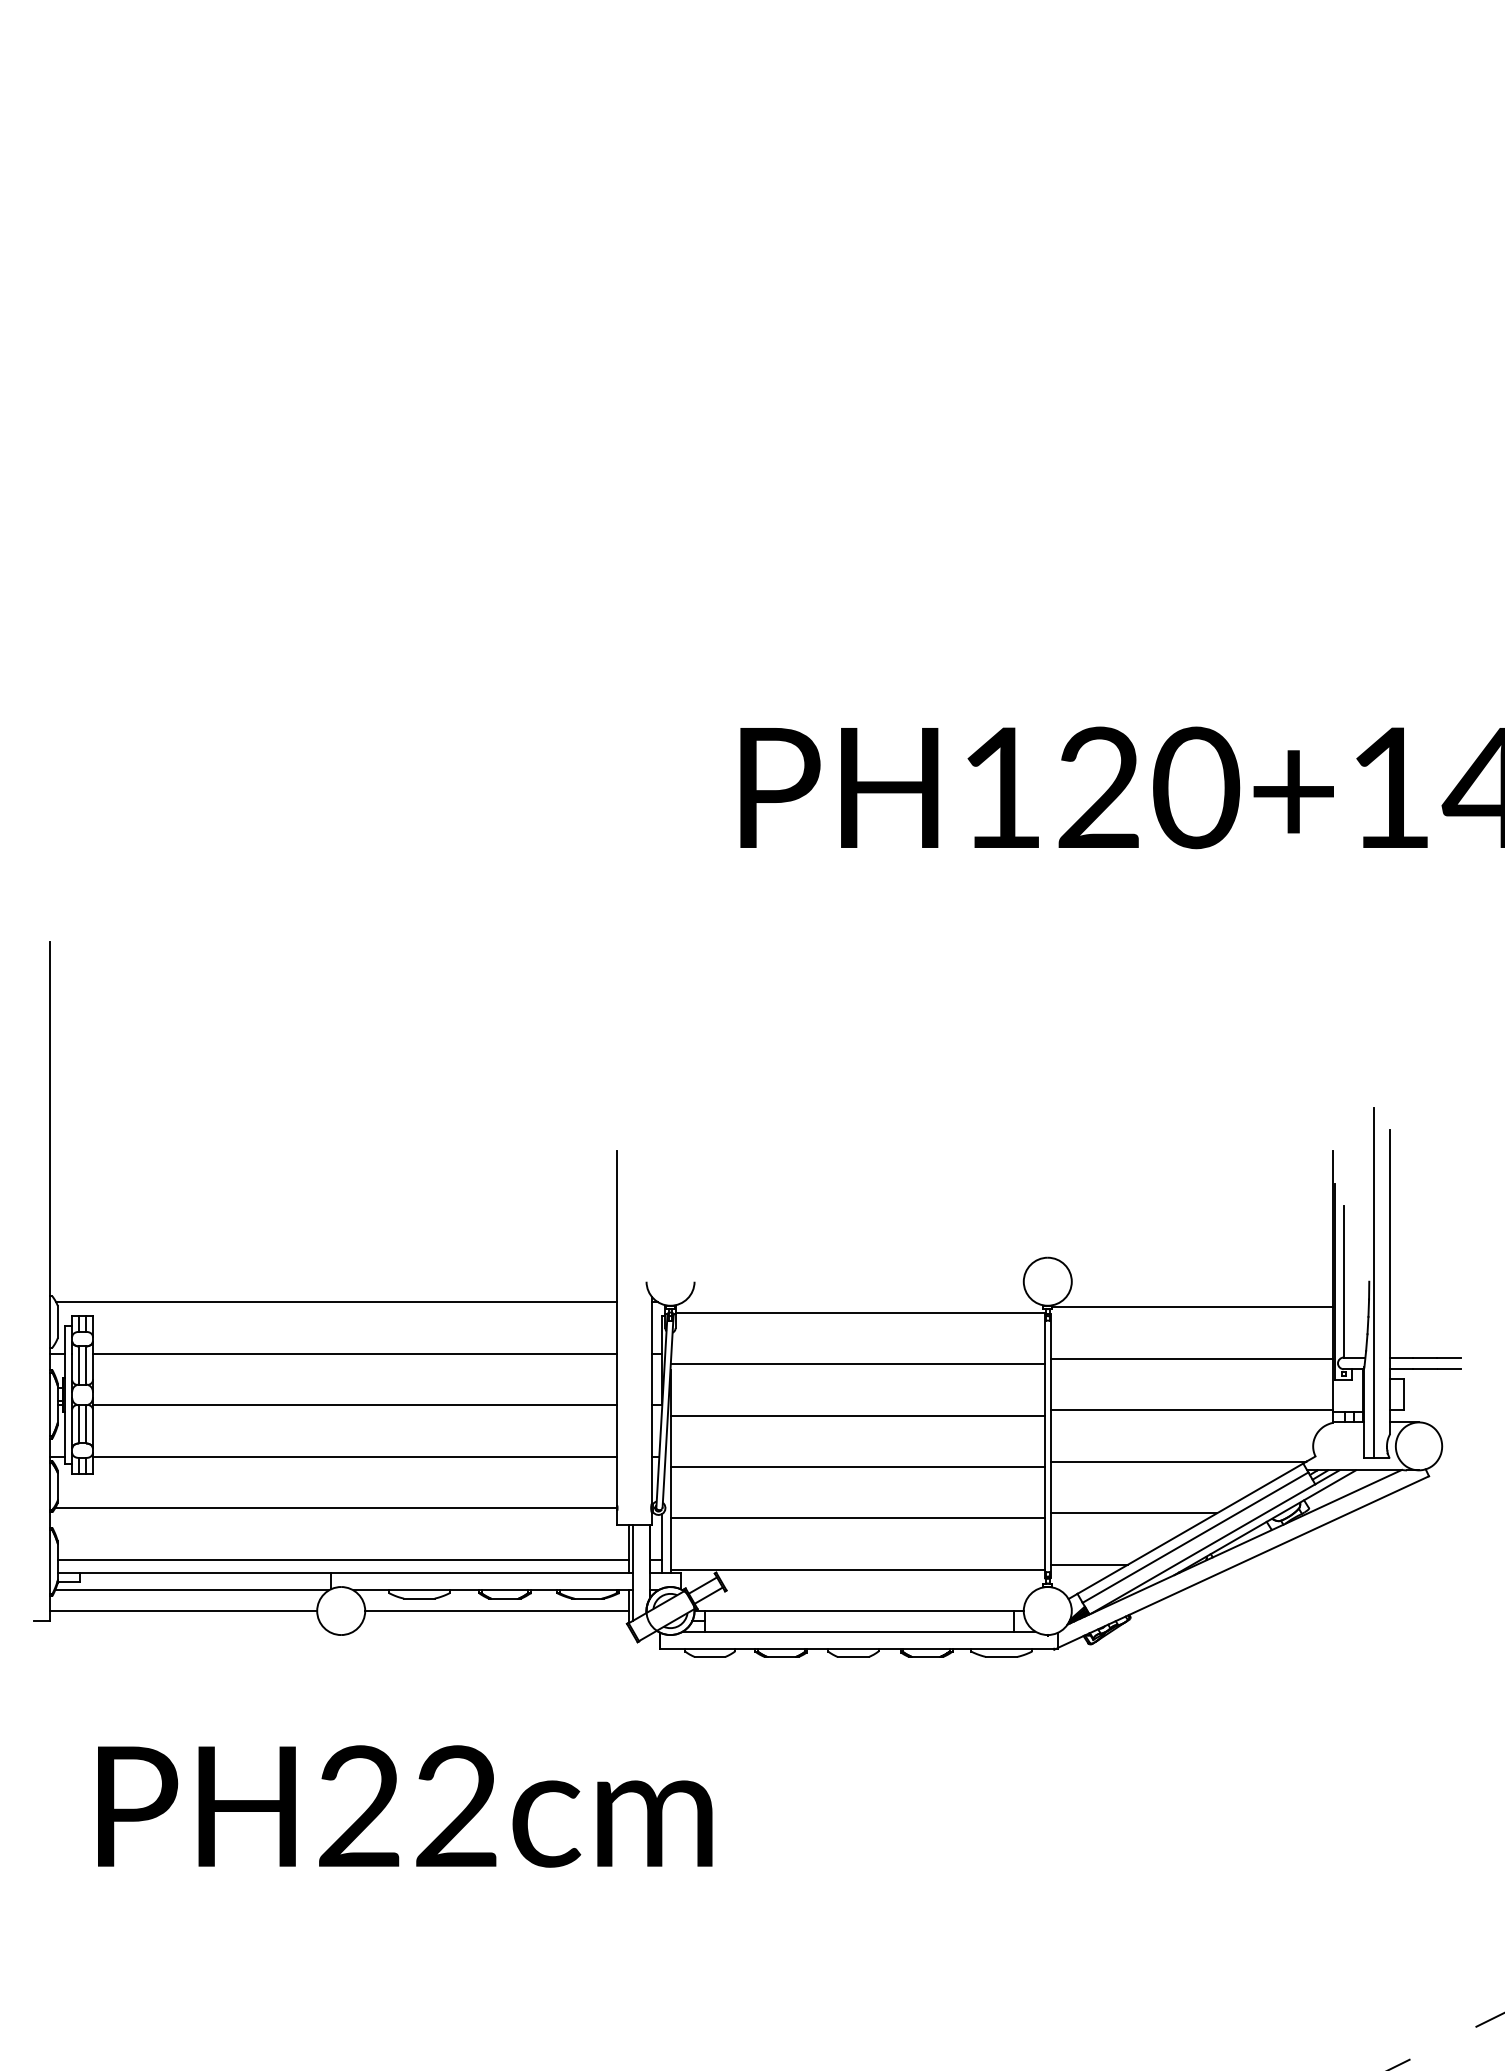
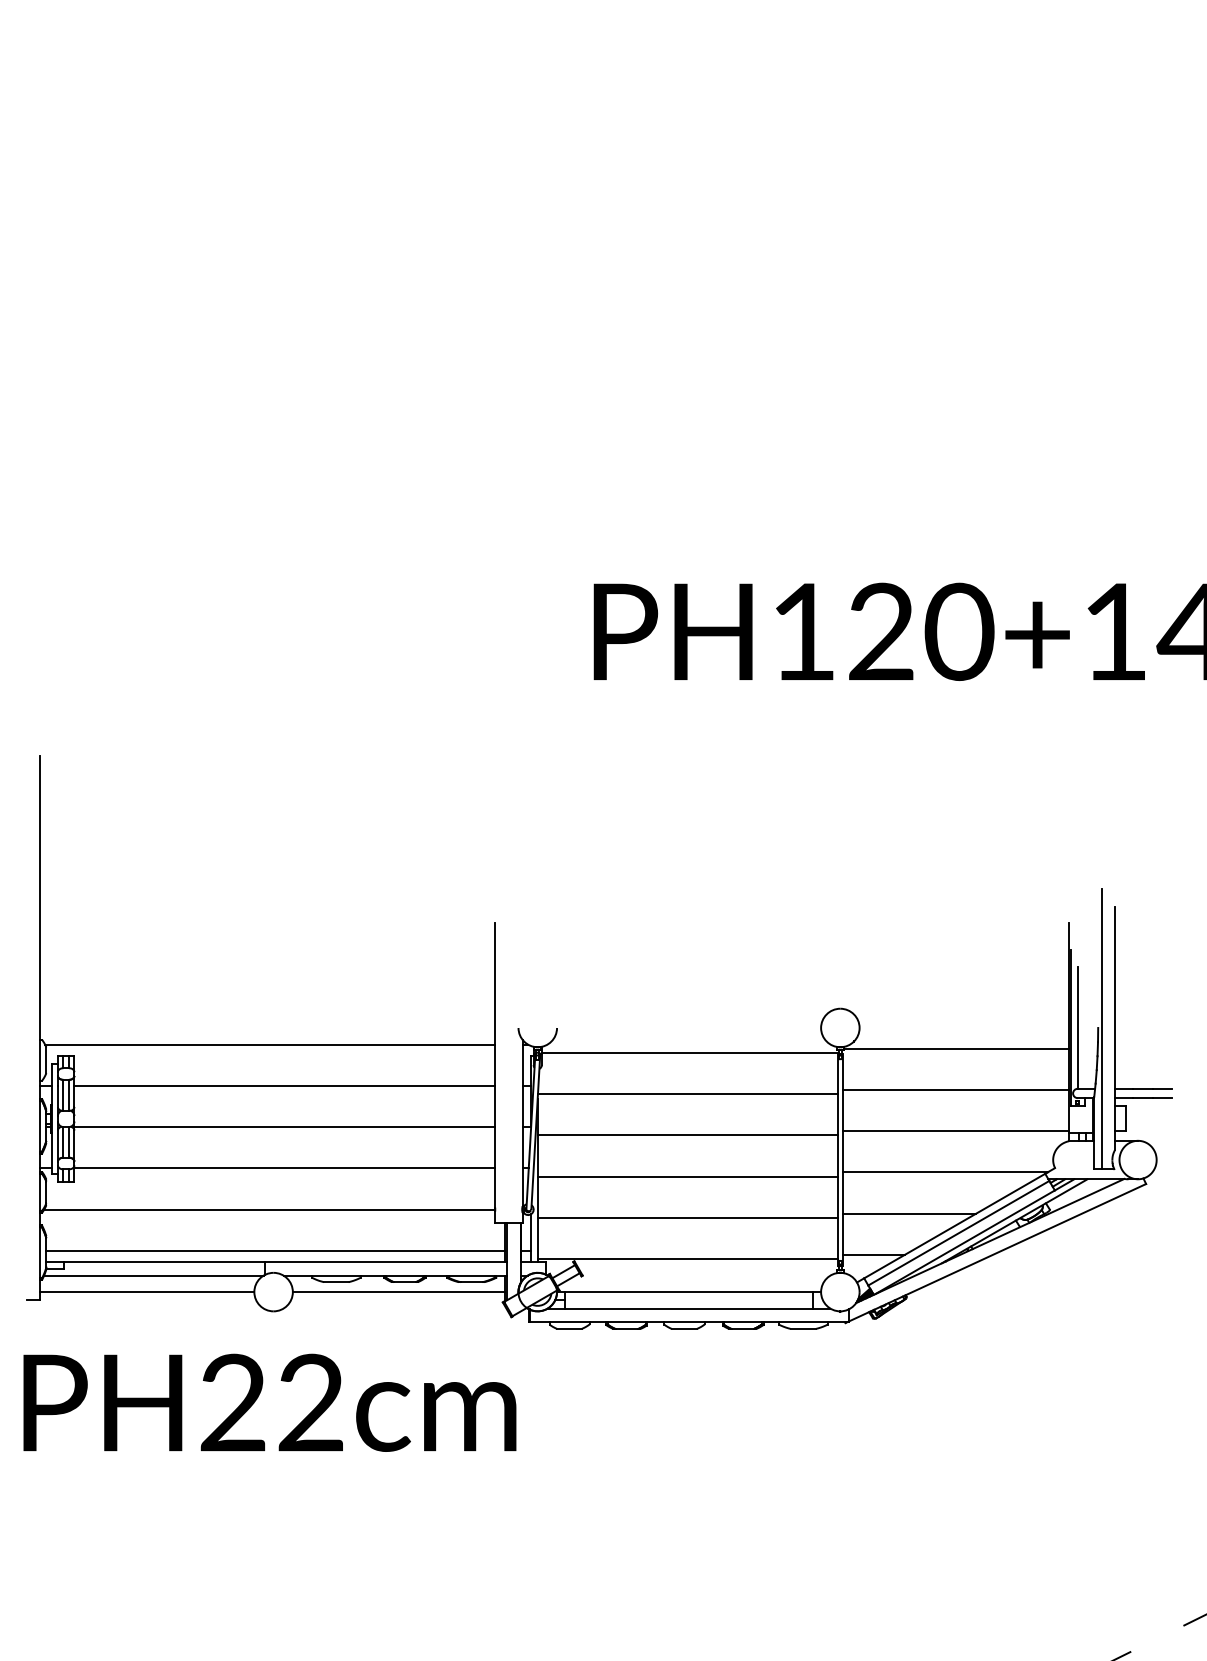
text: (404, 1806) -> (269, 1402), moved

